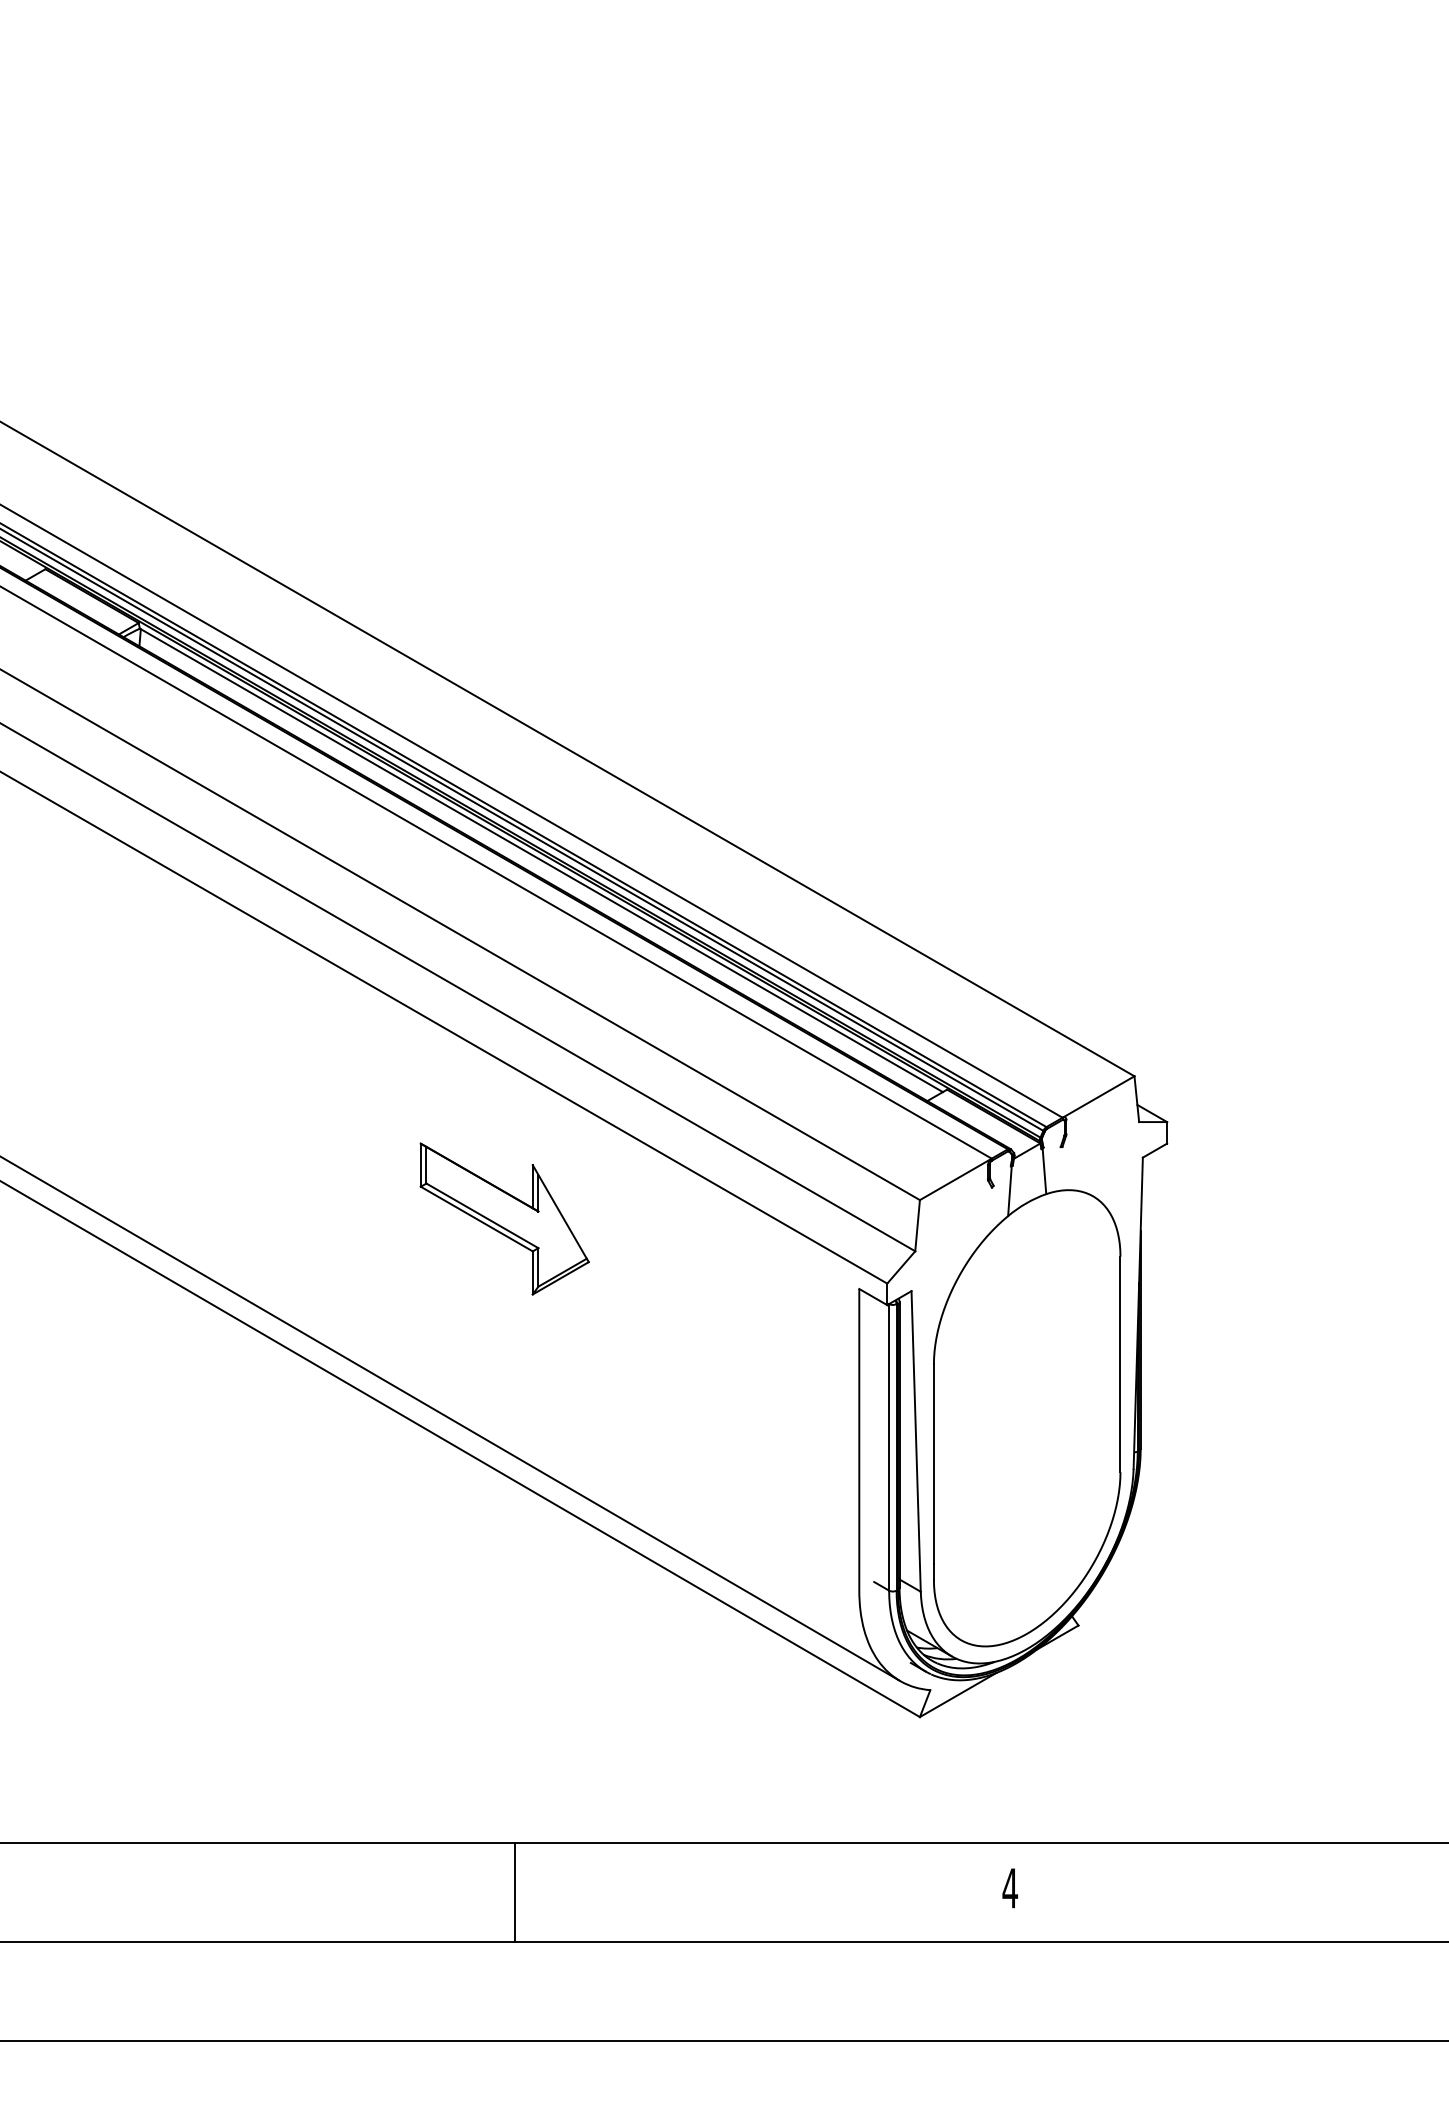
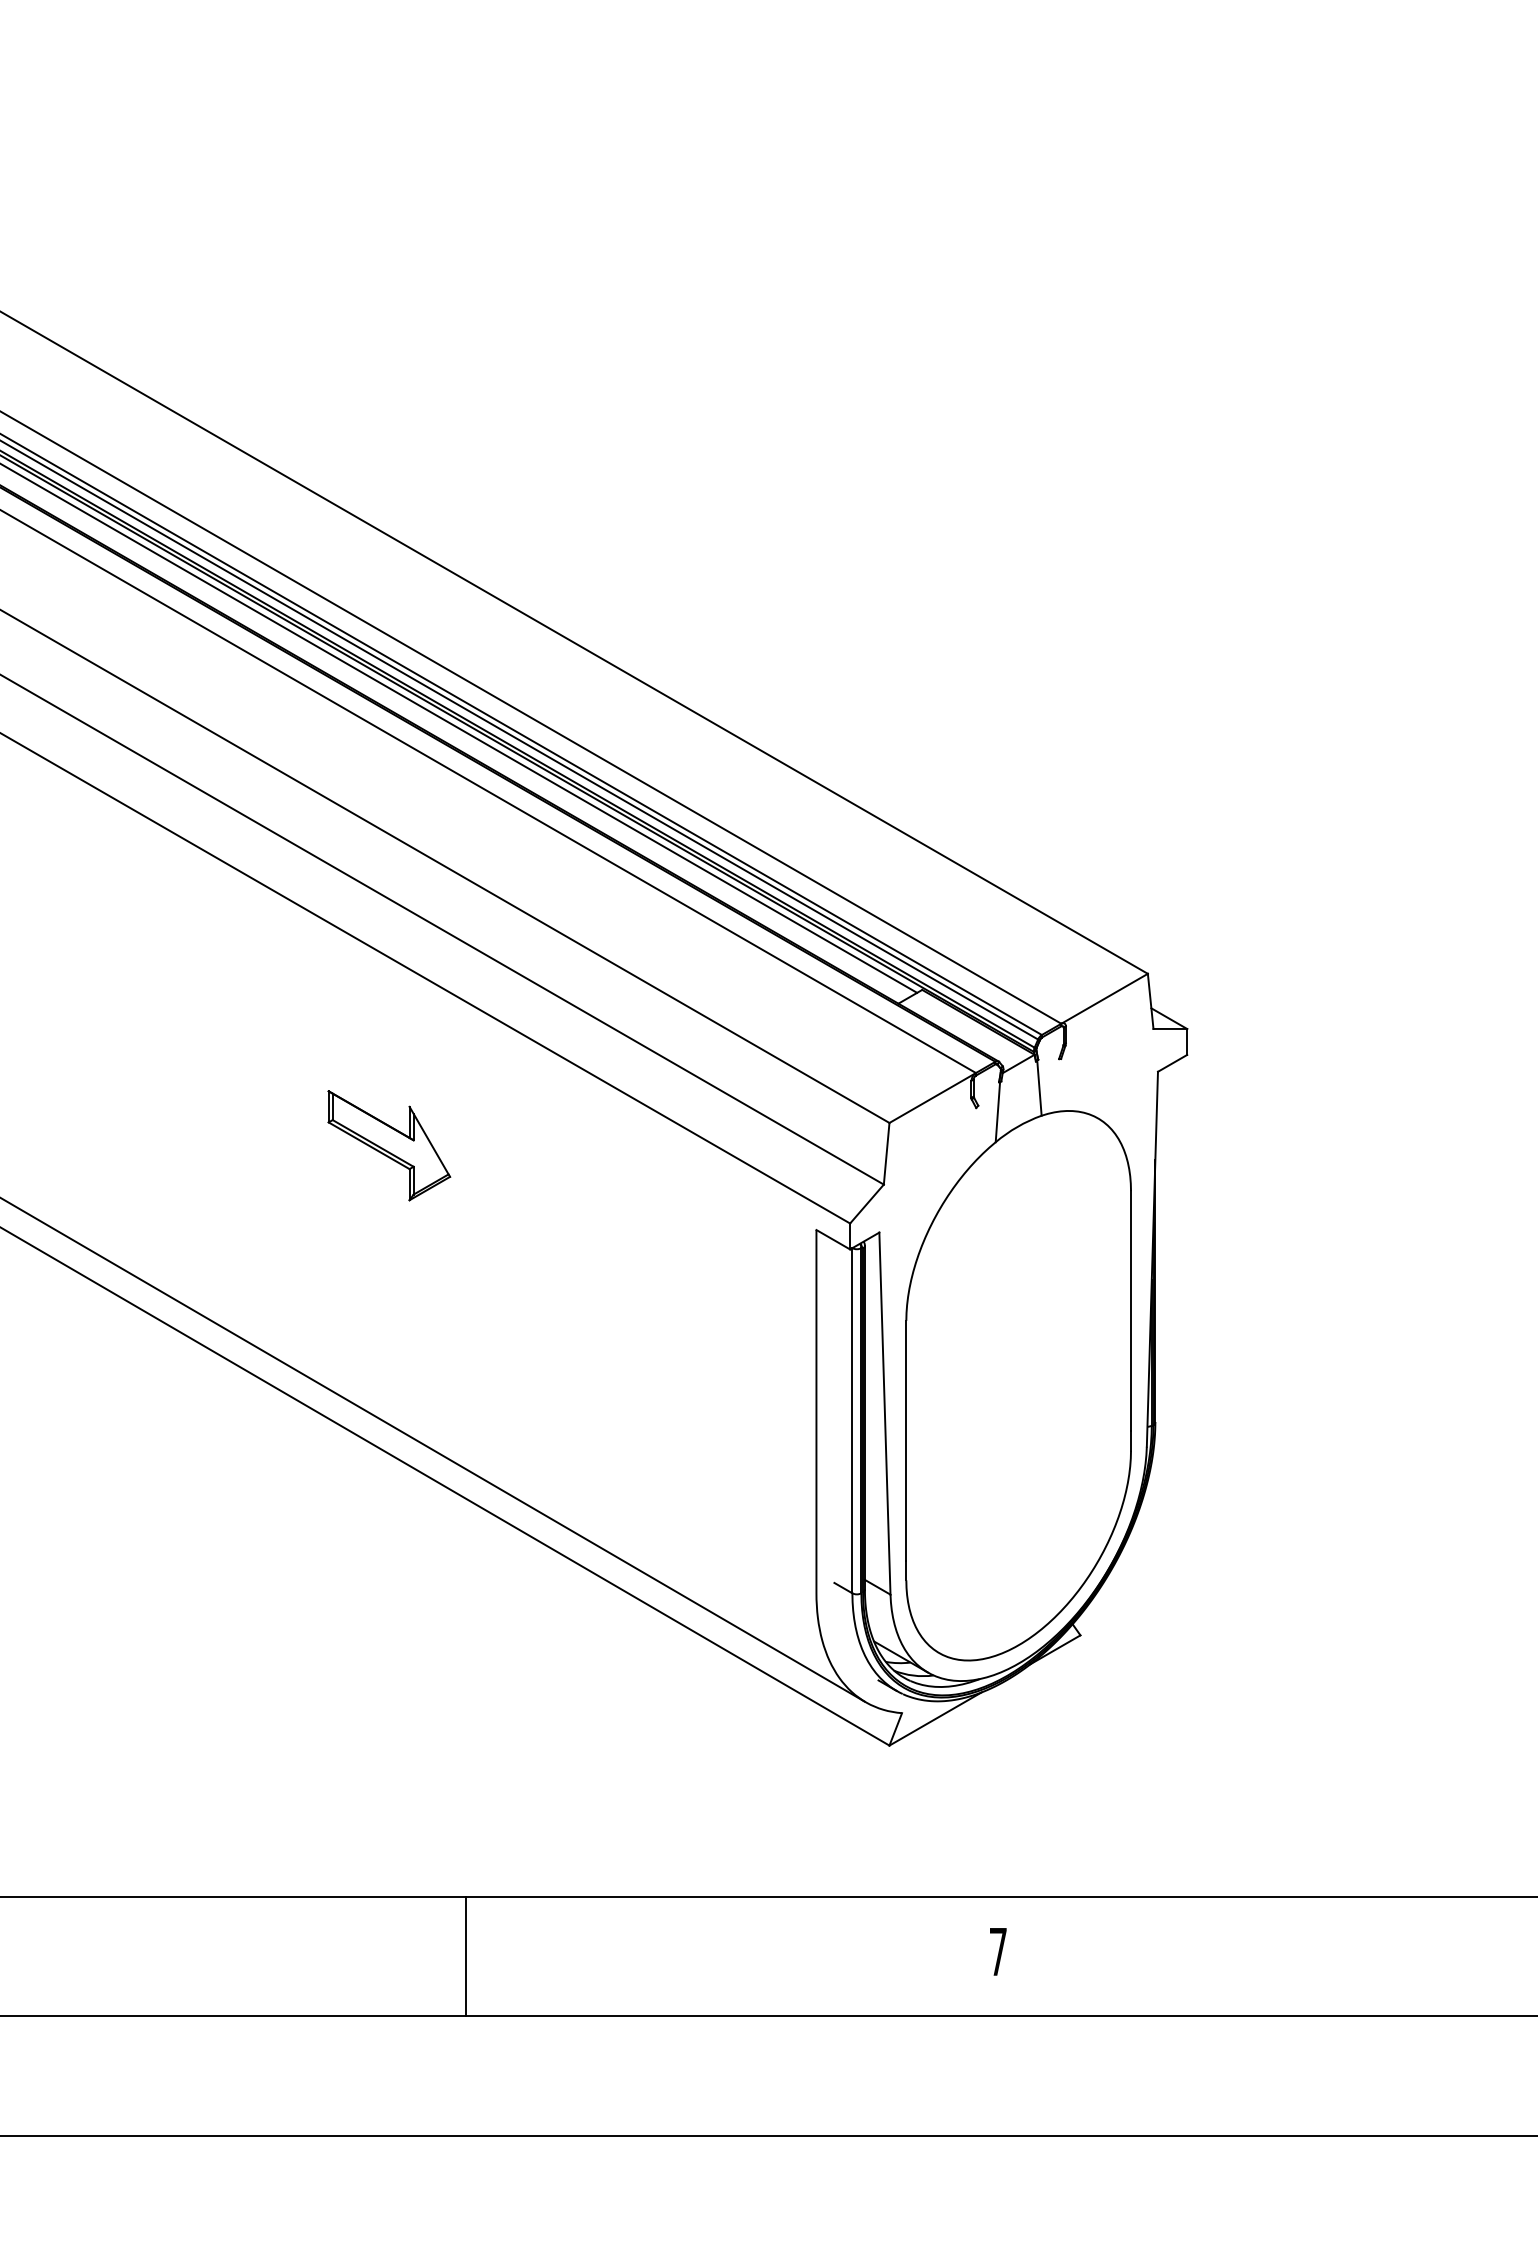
part: (504, 1218) -> (389, 1145), size x0.6
text: (1010, 1888) -> (998, 1952), 4 -> 7
line: (515, 1891) -> (466, 1955), moved

